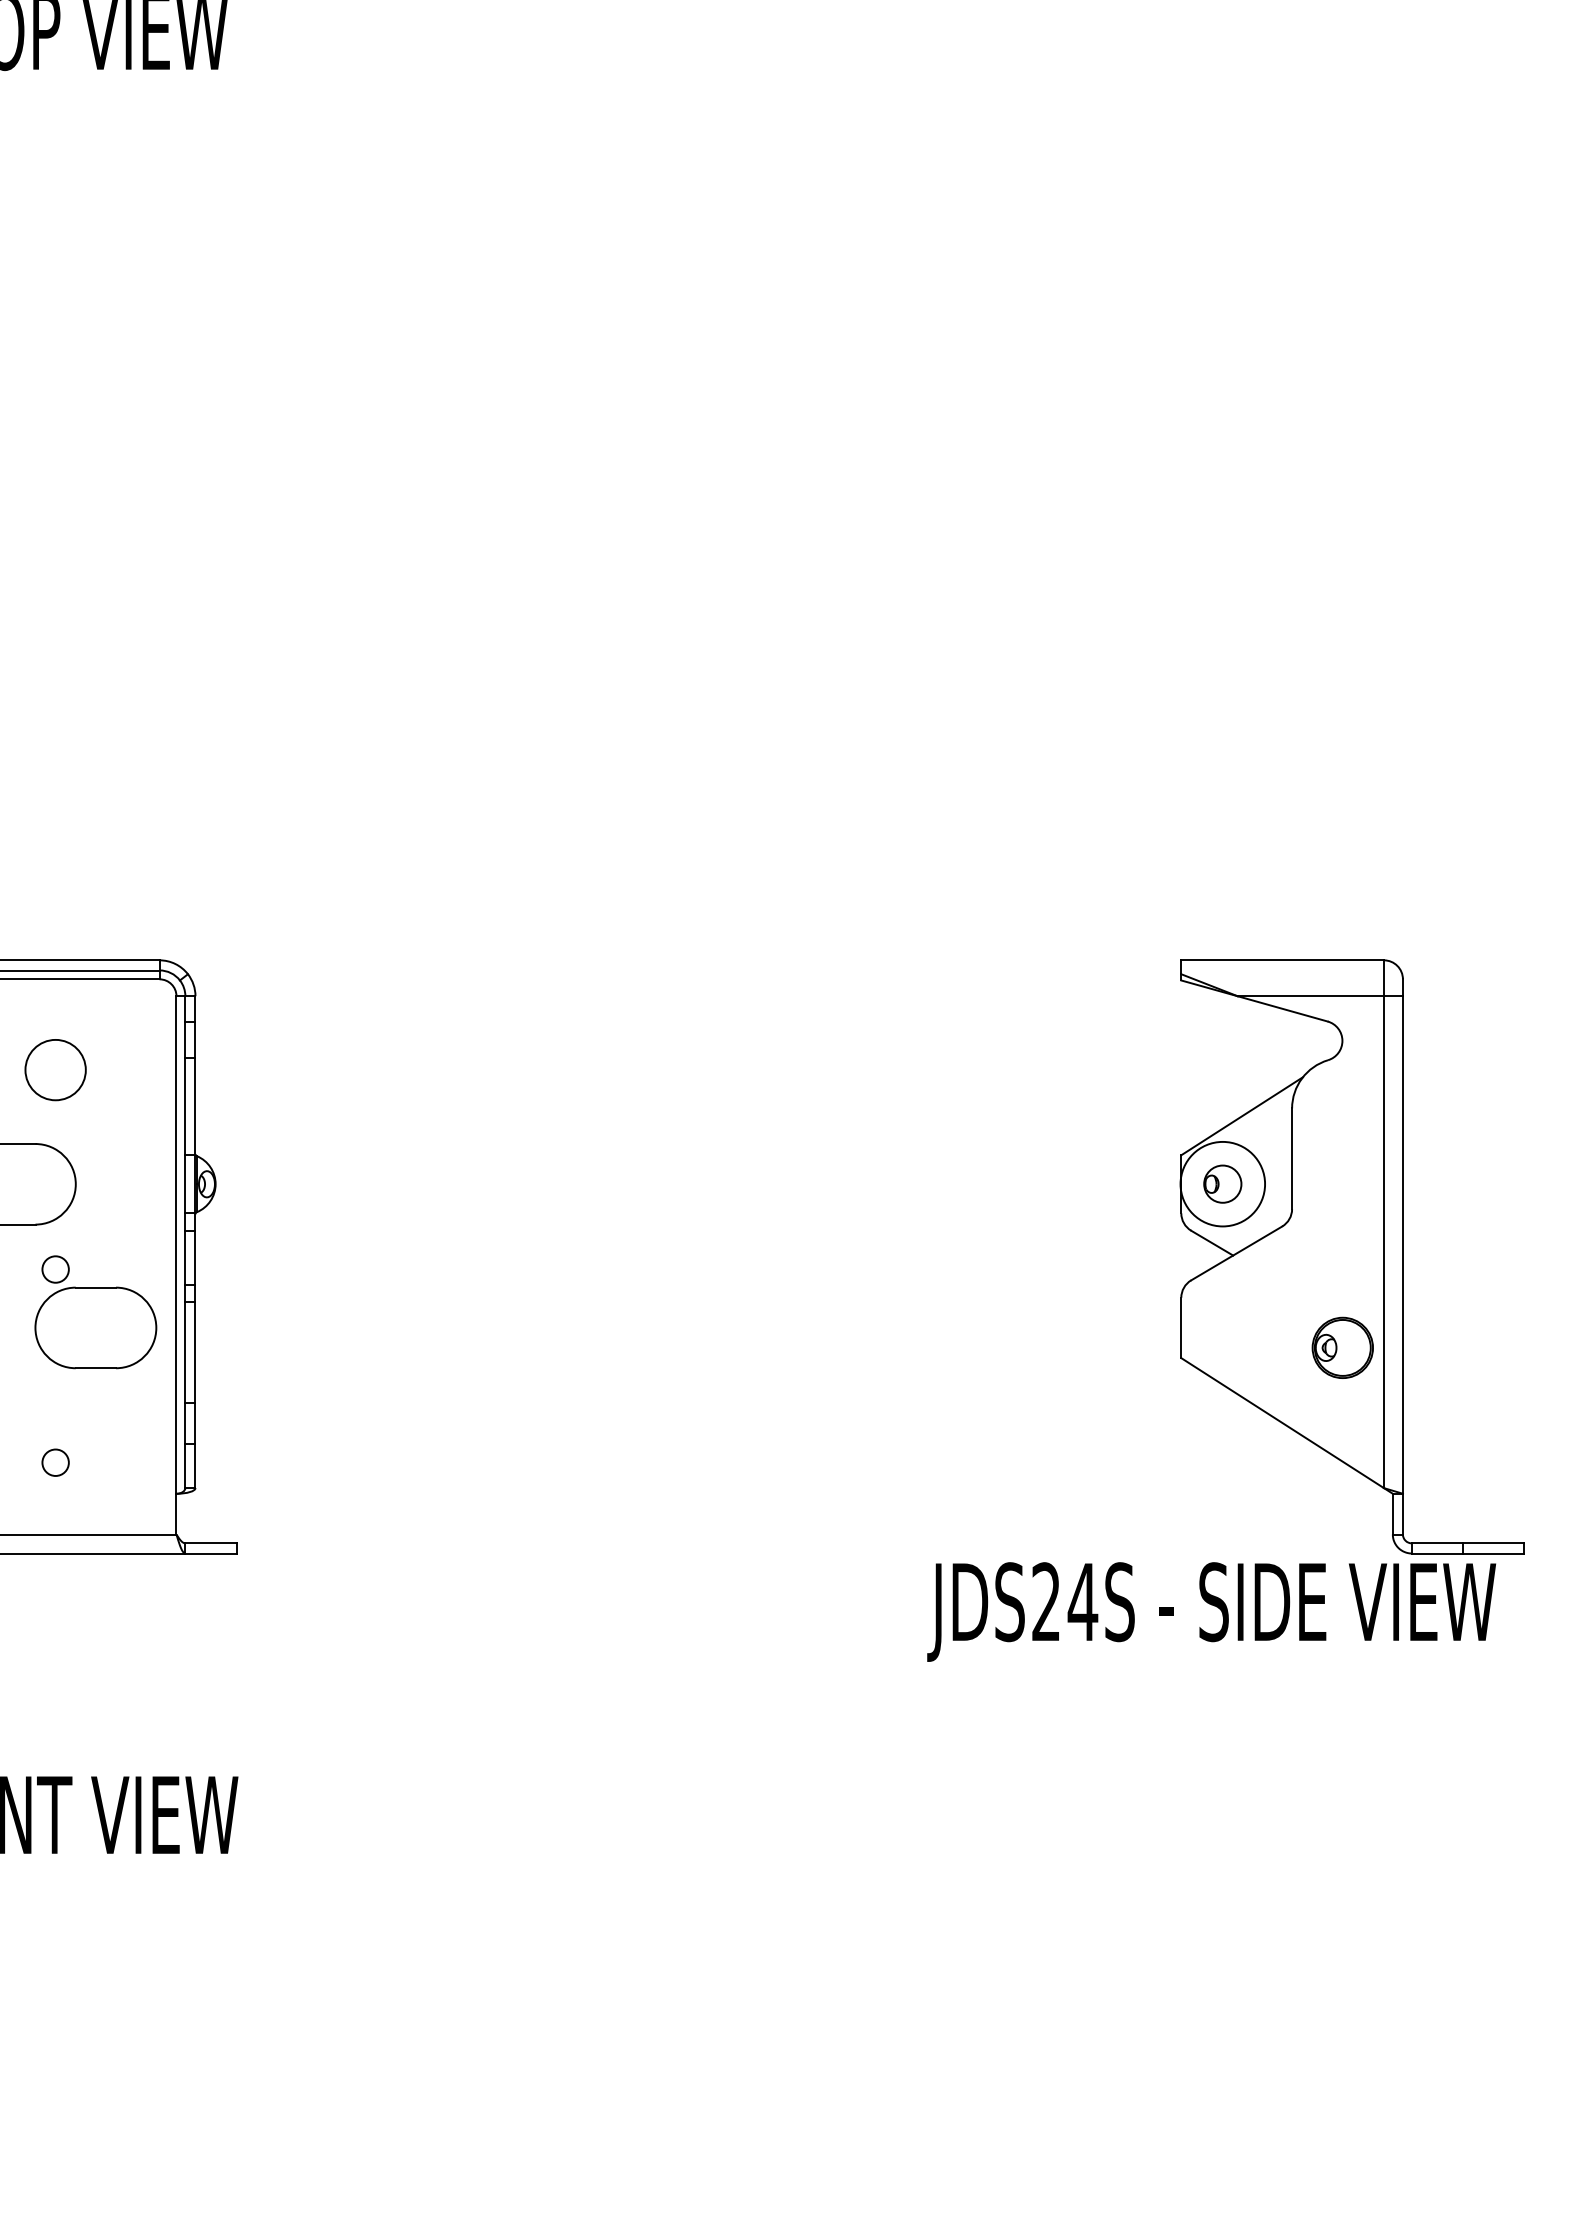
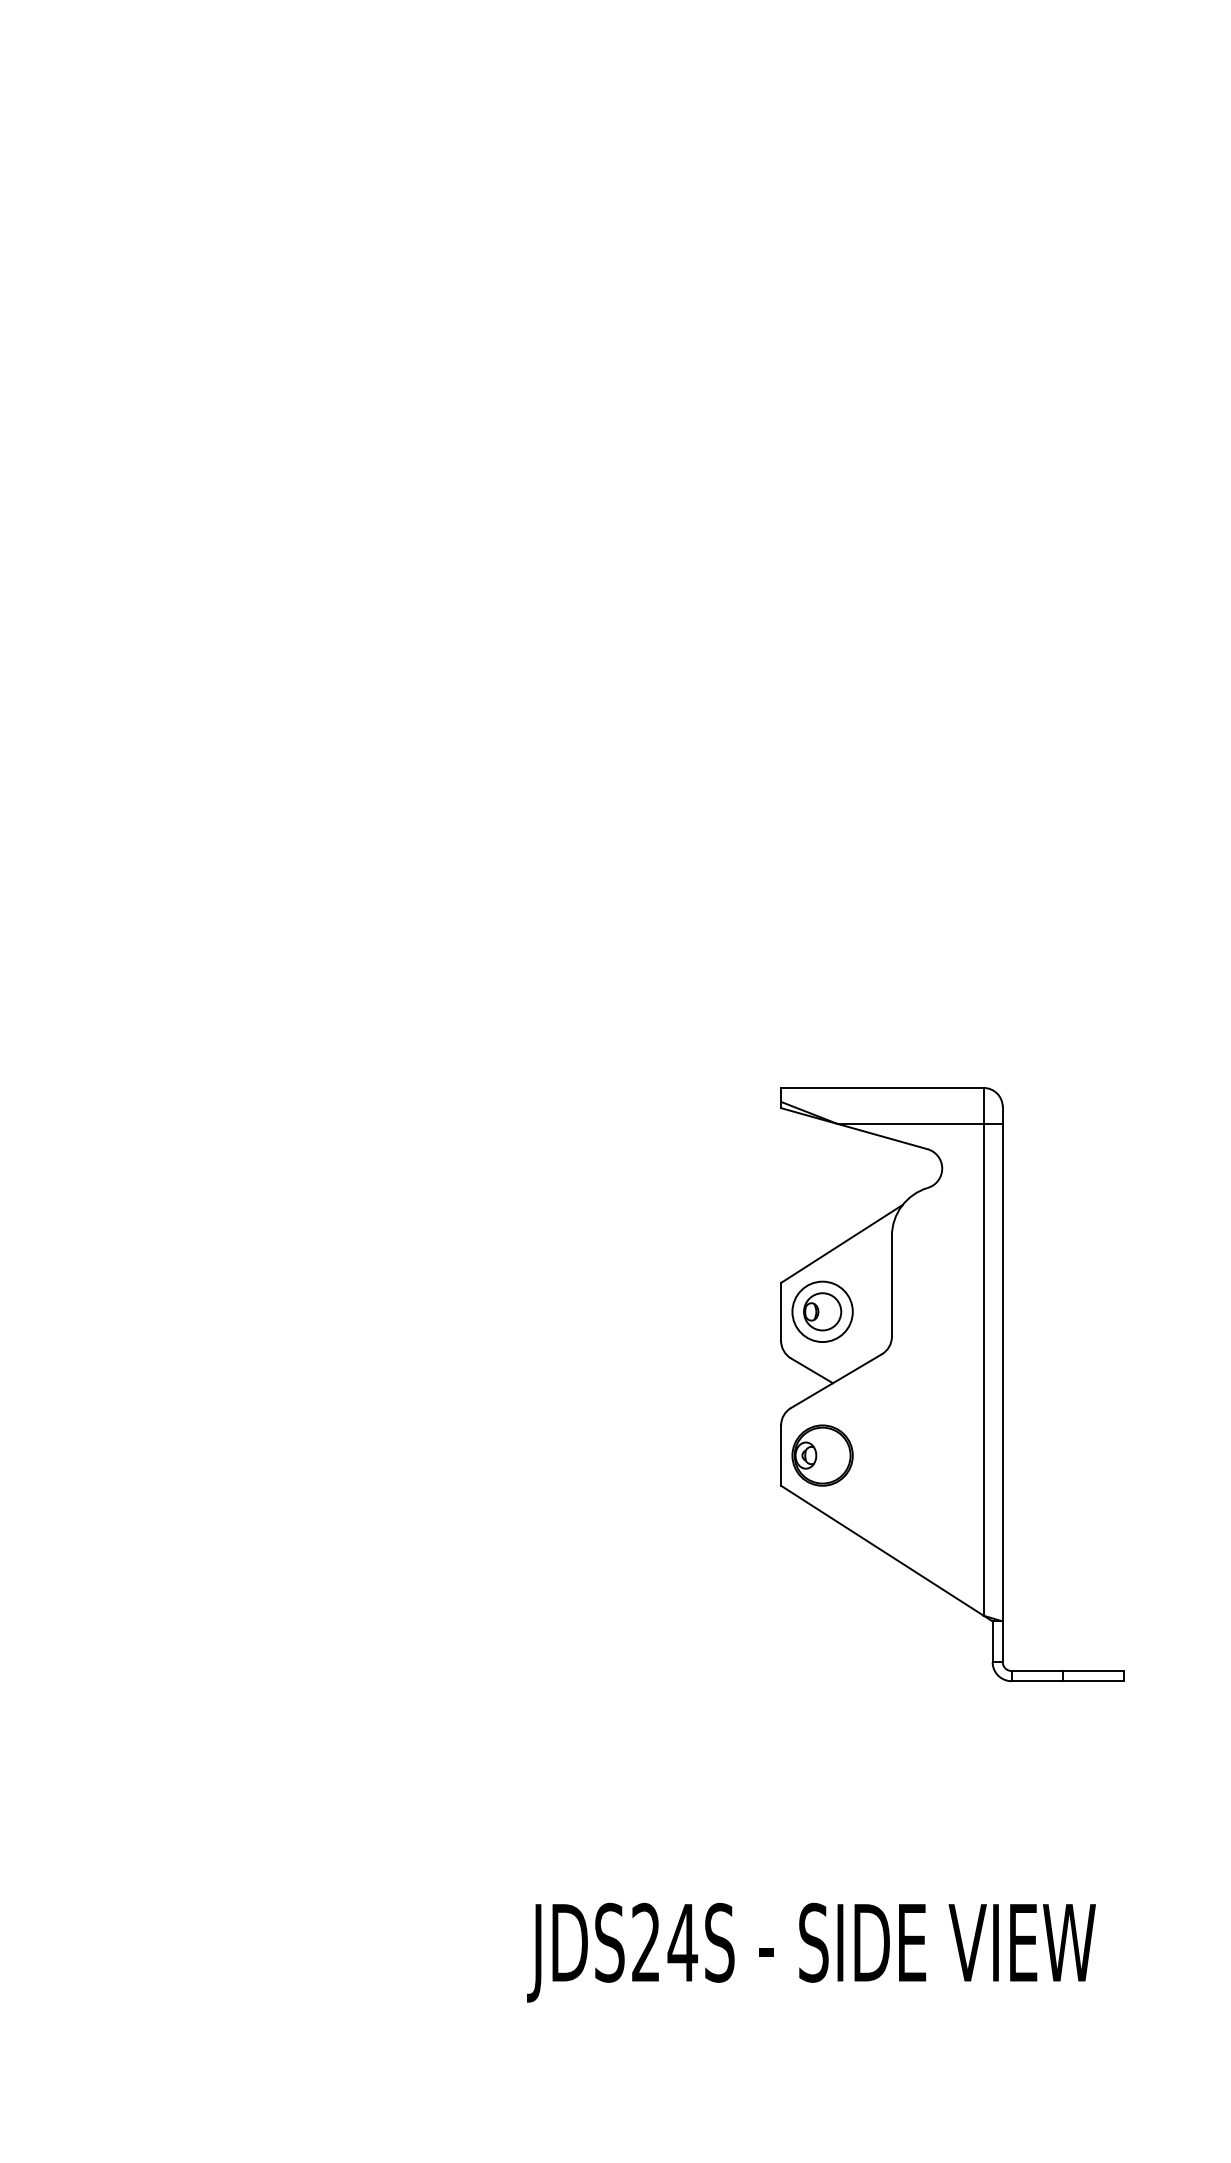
circle: (1222, 1183) -> (822, 1311), size x0.71
part: (1342, 1347) -> (822, 1455), moved
text: (1211, 1611) -> (811, 1952), moved

